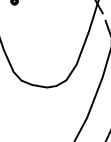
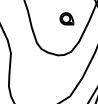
part: (54, 30) -> (66, 18), added

